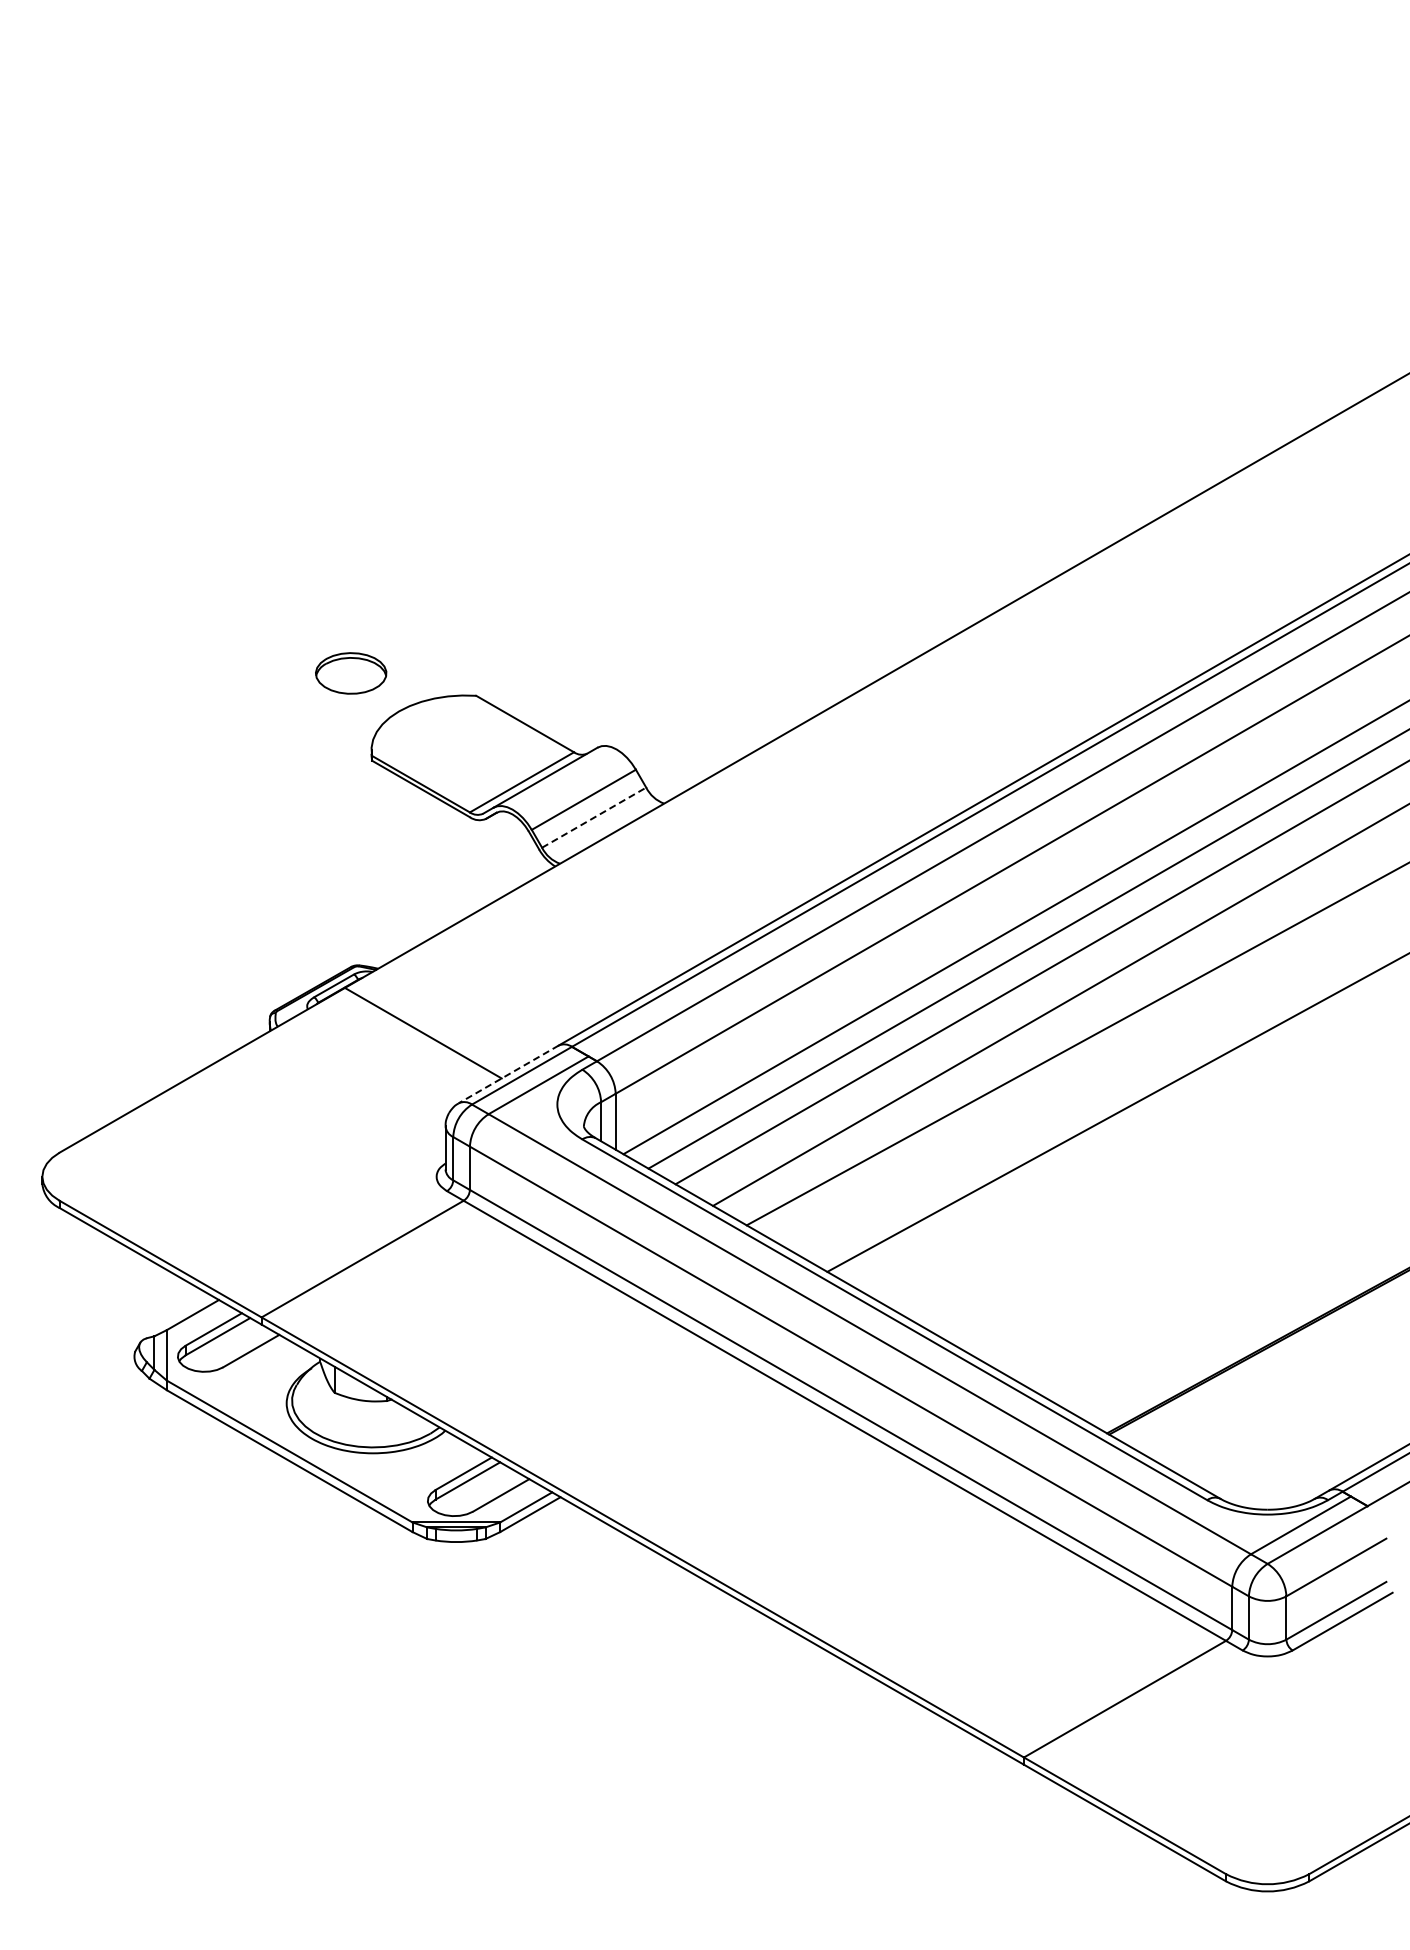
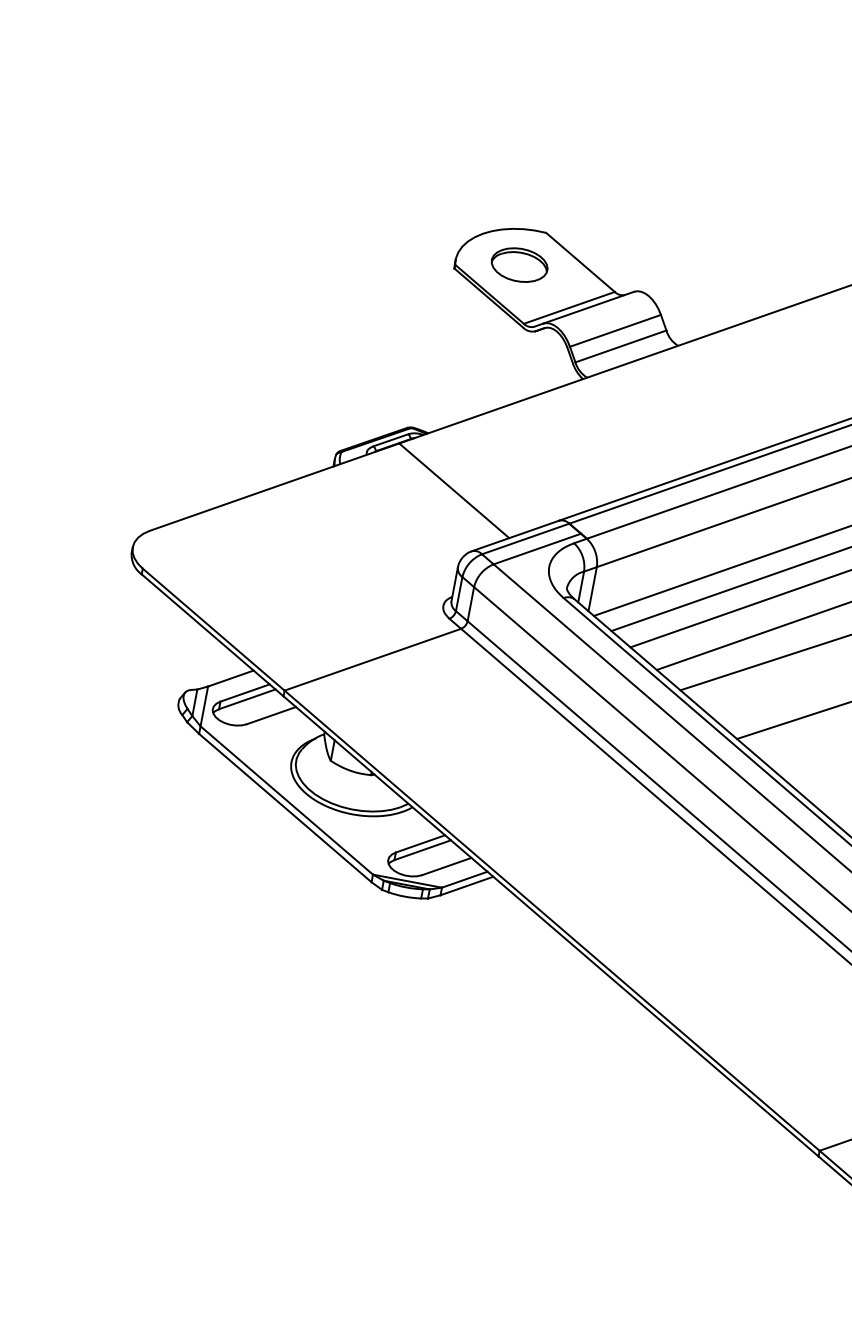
part: (351, 673) -> (519, 265), moved
line: (594, 817) -> (621, 346), dashed -> solid
line: (508, 1074) -> (515, 536), dashed -> solid

